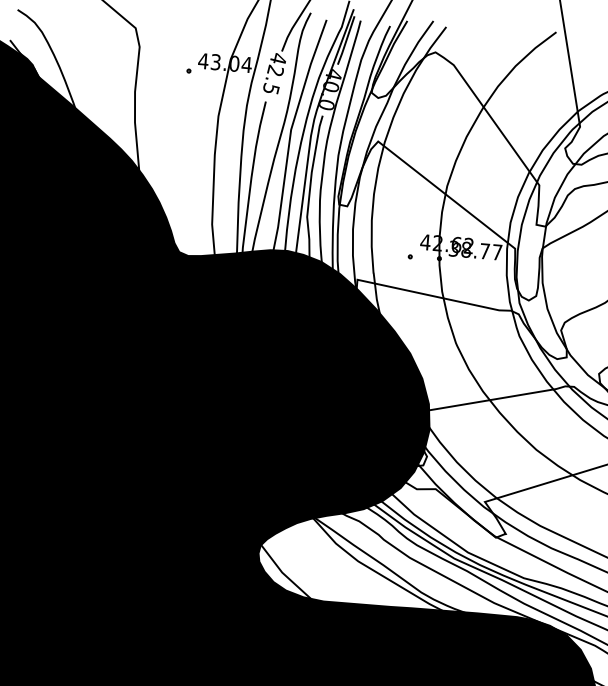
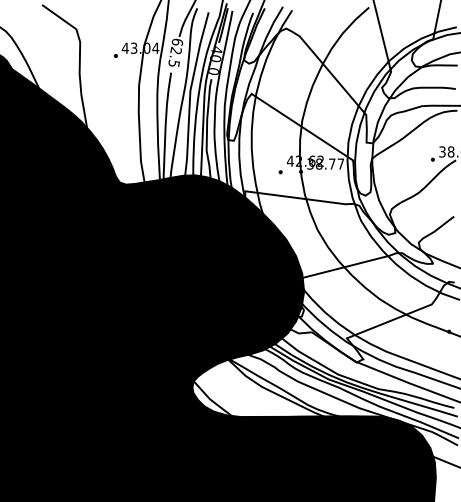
text: (278, 57) -> (177, 41), 42.5 -> 62.5

